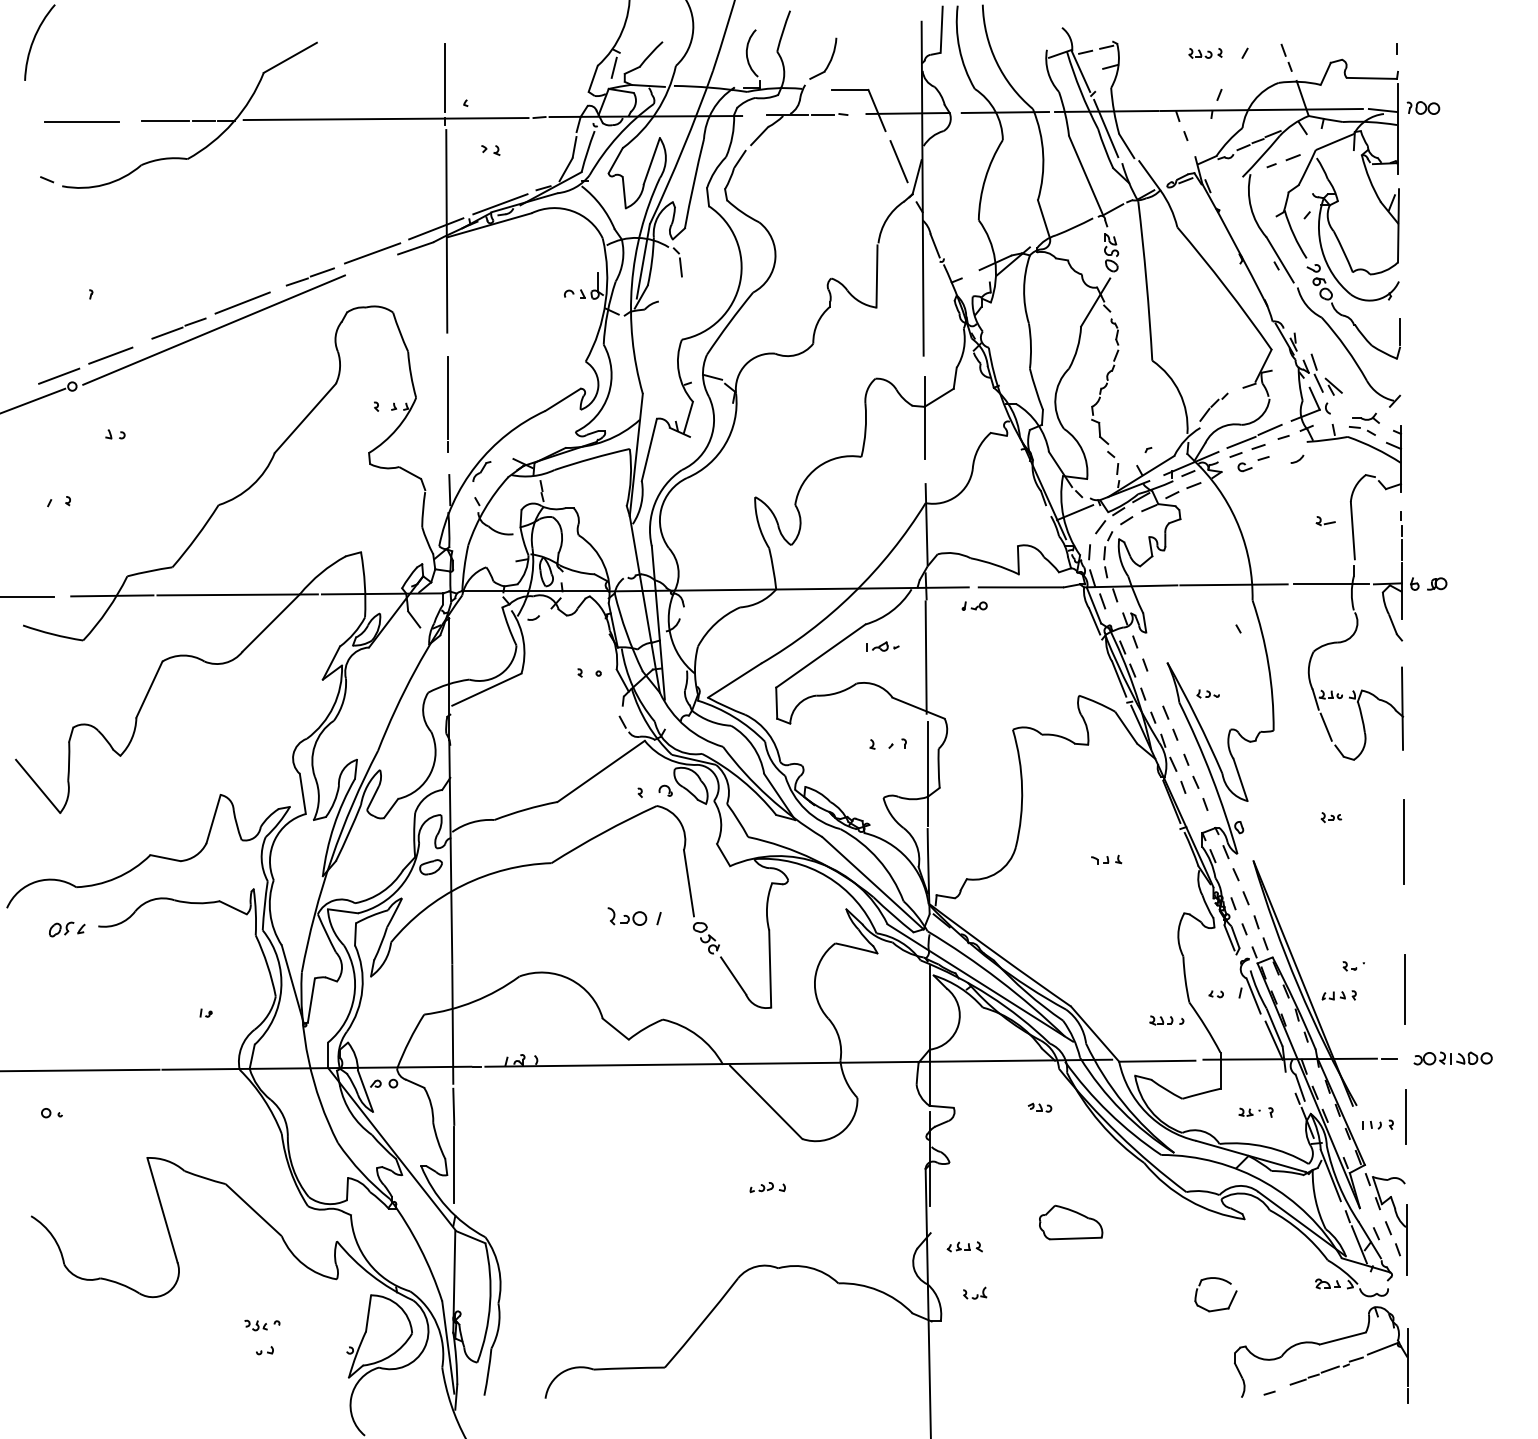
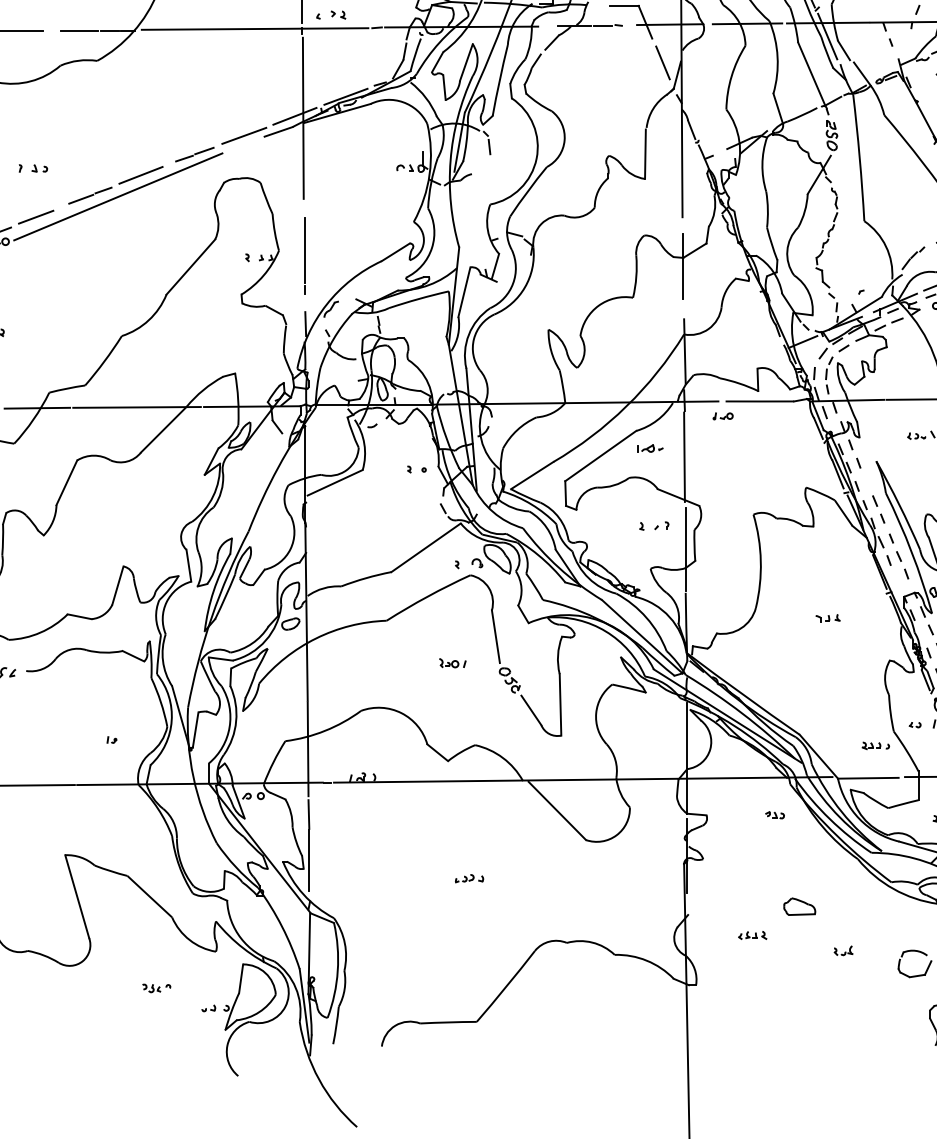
part: (490, 150) -> (338, 15), moved
part: (115, 434) -> (39, 168), moved
part: (1207, 693) -> (916, 435), moved
part: (634, 916) -> (452, 663), size x0.62
part: (767, 1187) -> (469, 878), moved
part: (1070, 1222) -> (799, 906), size x0.62
part: (964, 1246) -> (752, 935), moved
part: (975, 1292) -> (843, 950), moved
part: (264, 1350) -> (208, 1008), moved

